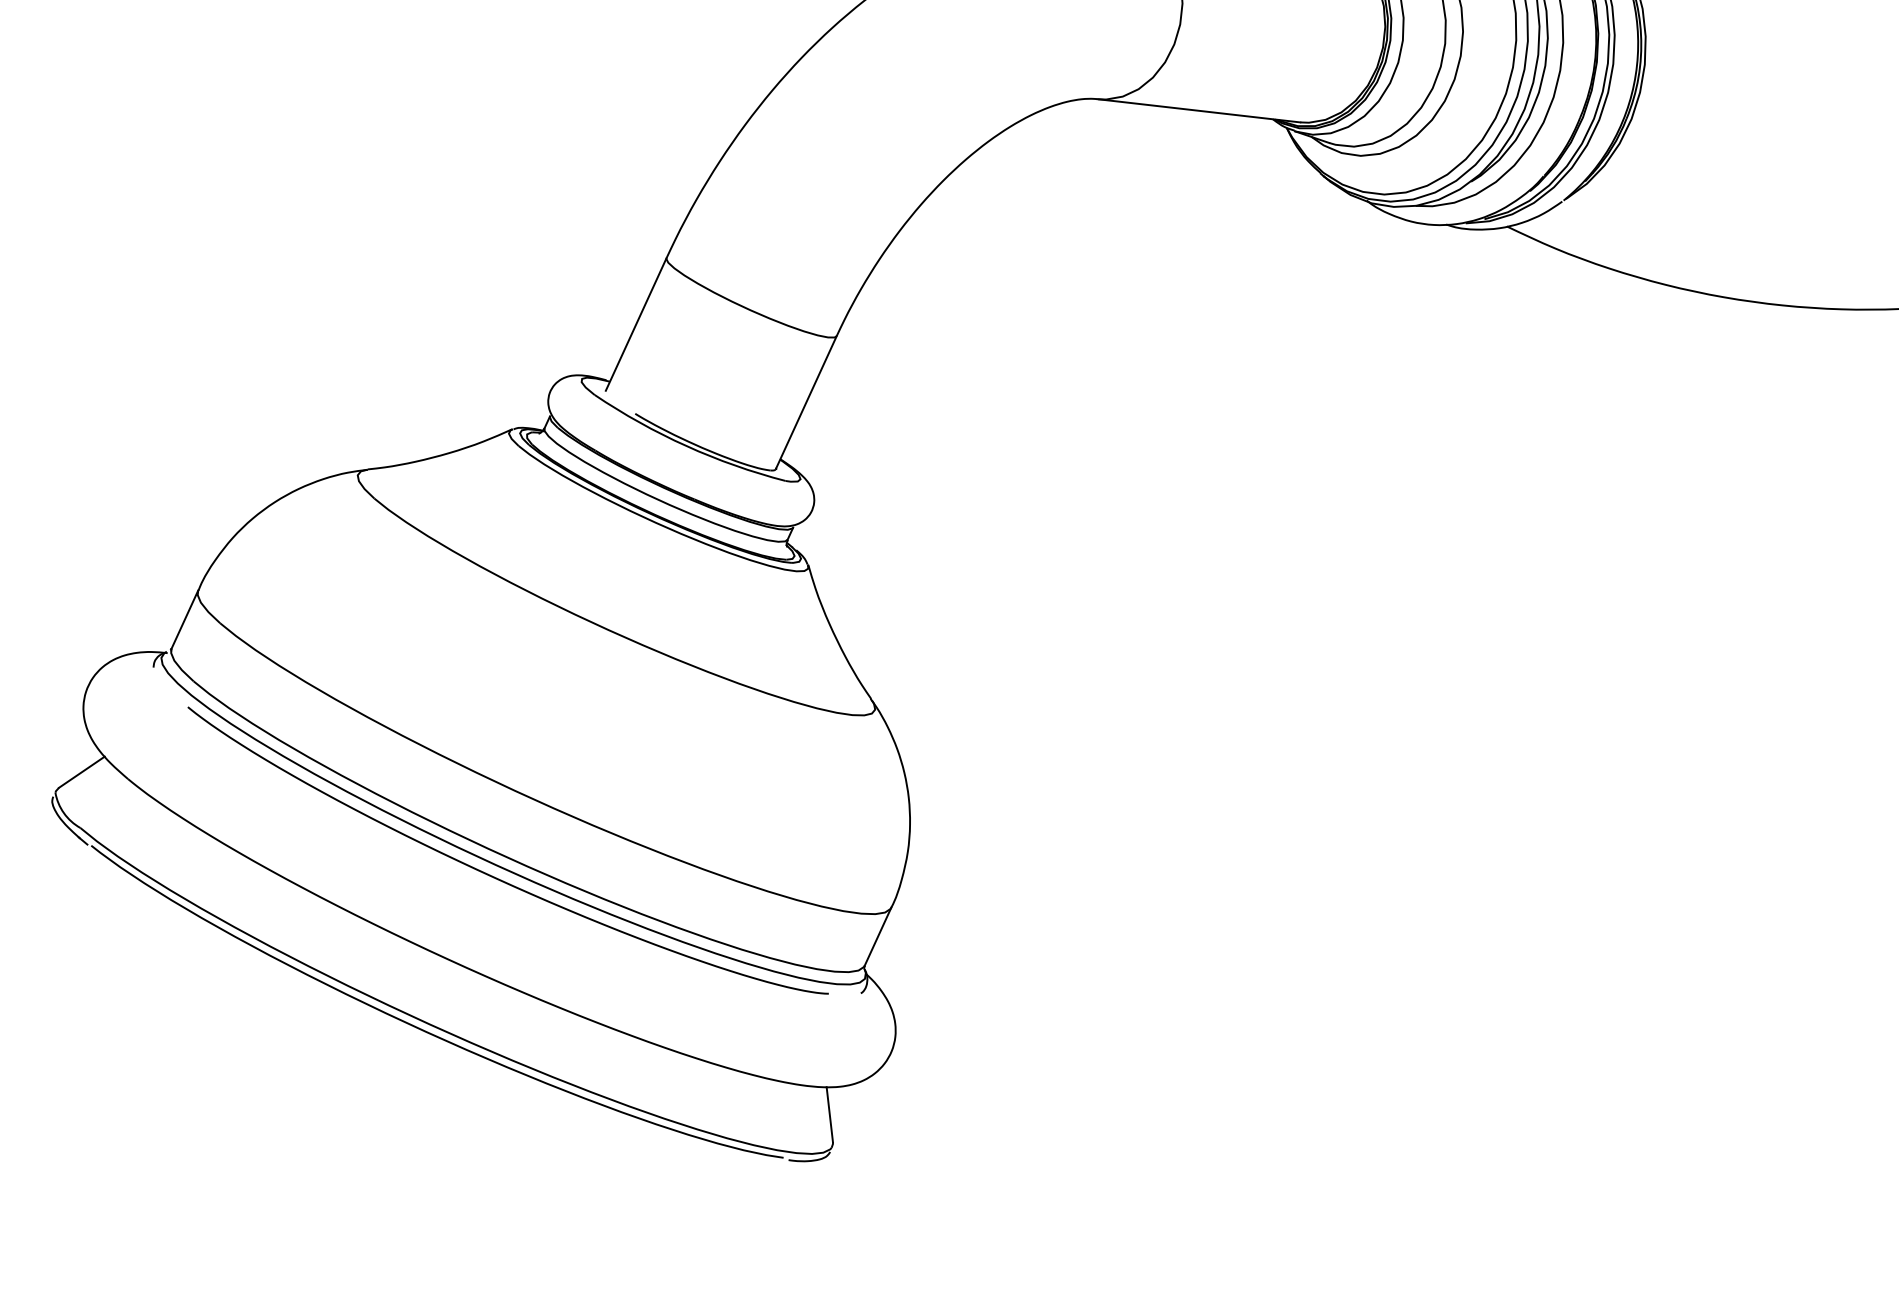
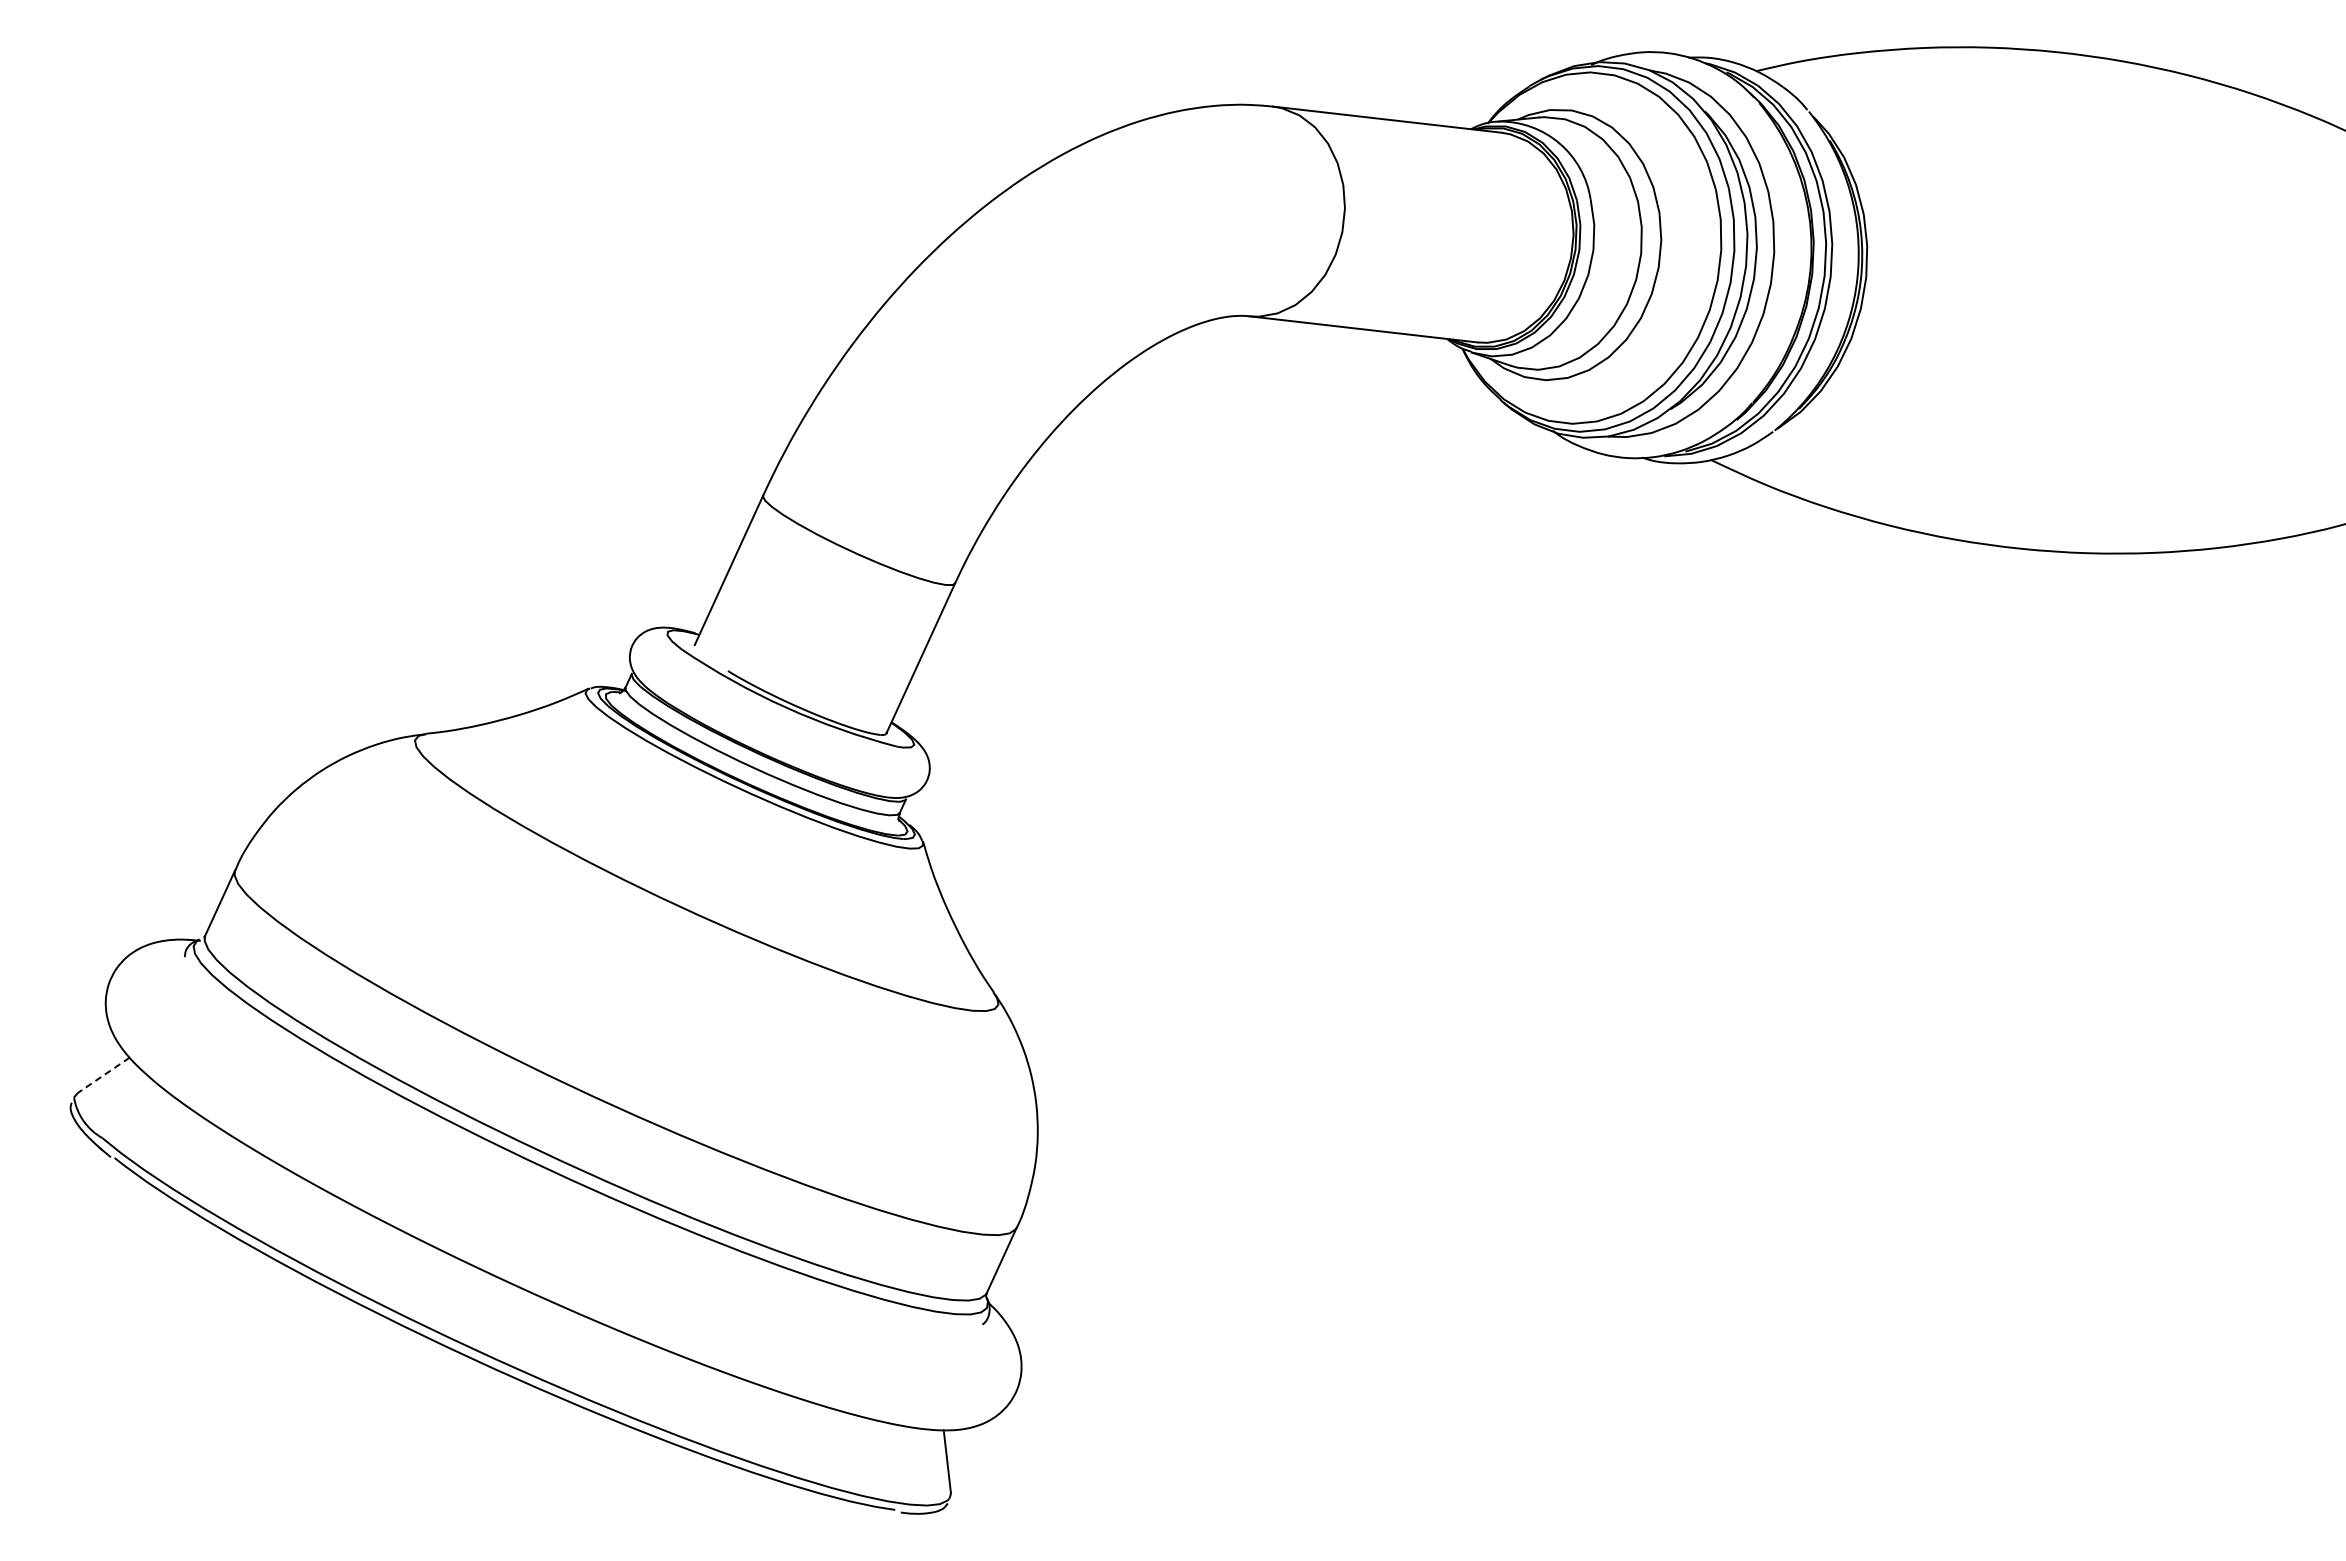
line: (81, 772) -> (103, 1075), solid -> dashed
curve: (495, 877) -> (570, 1193), removed

